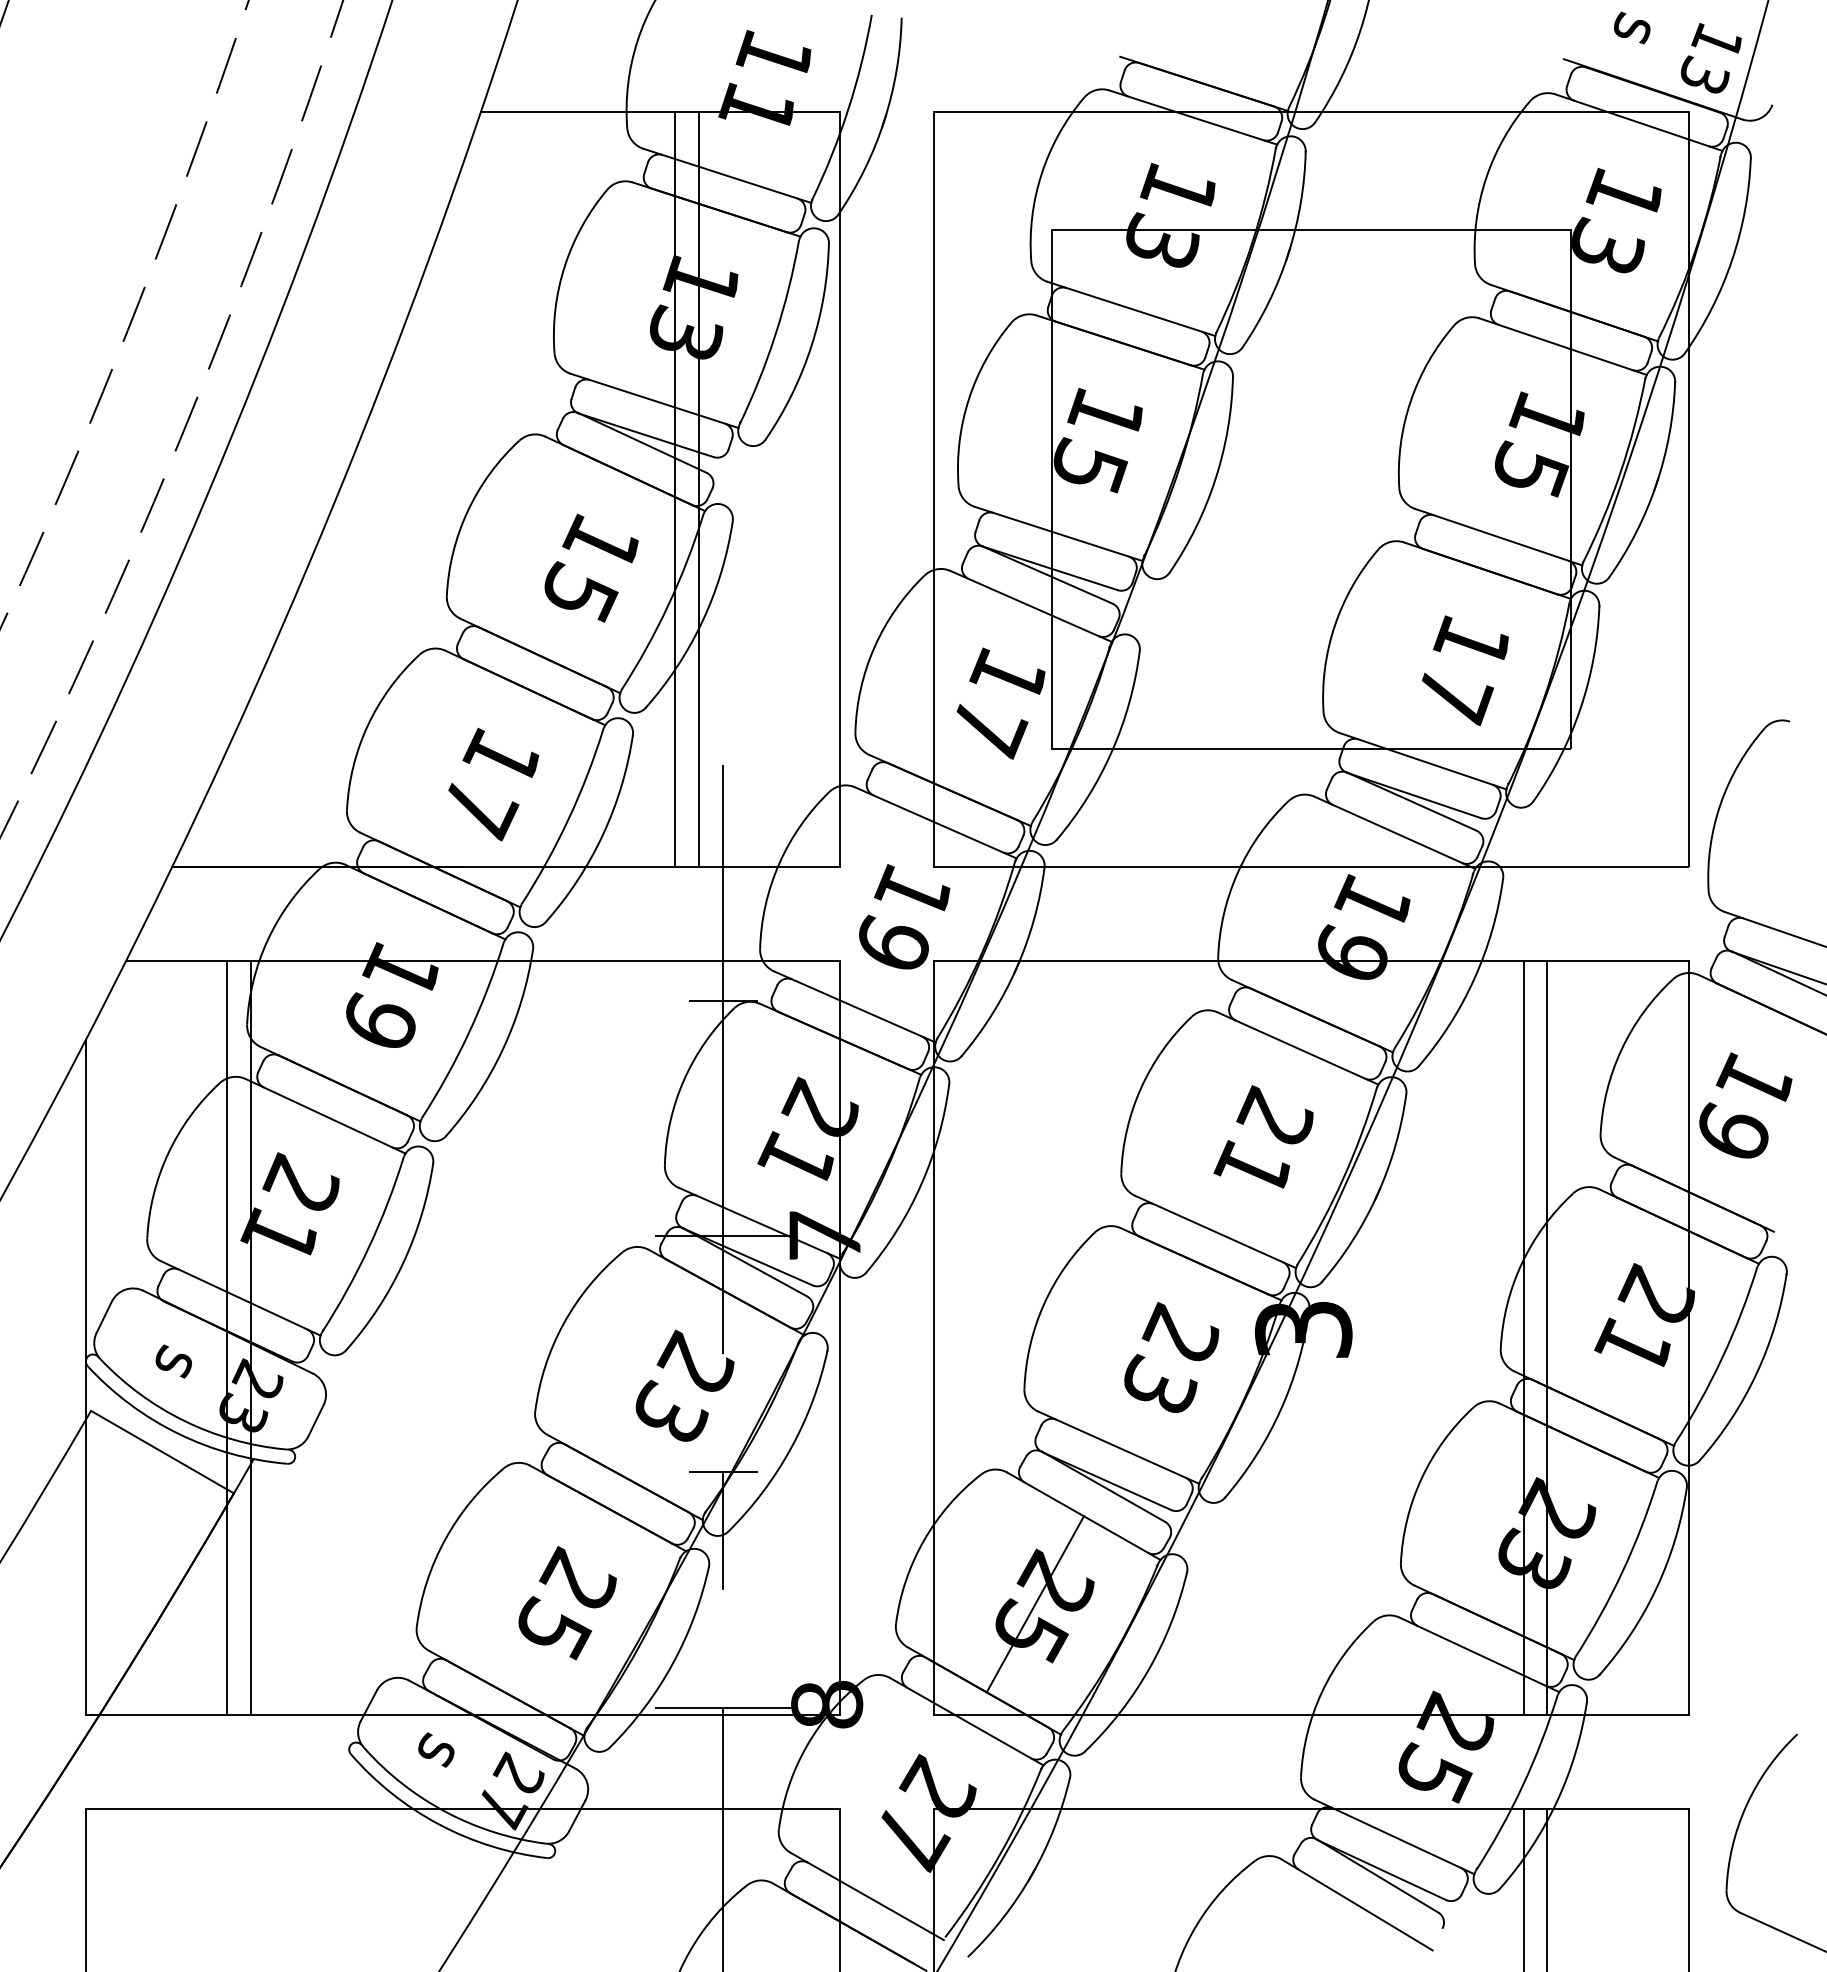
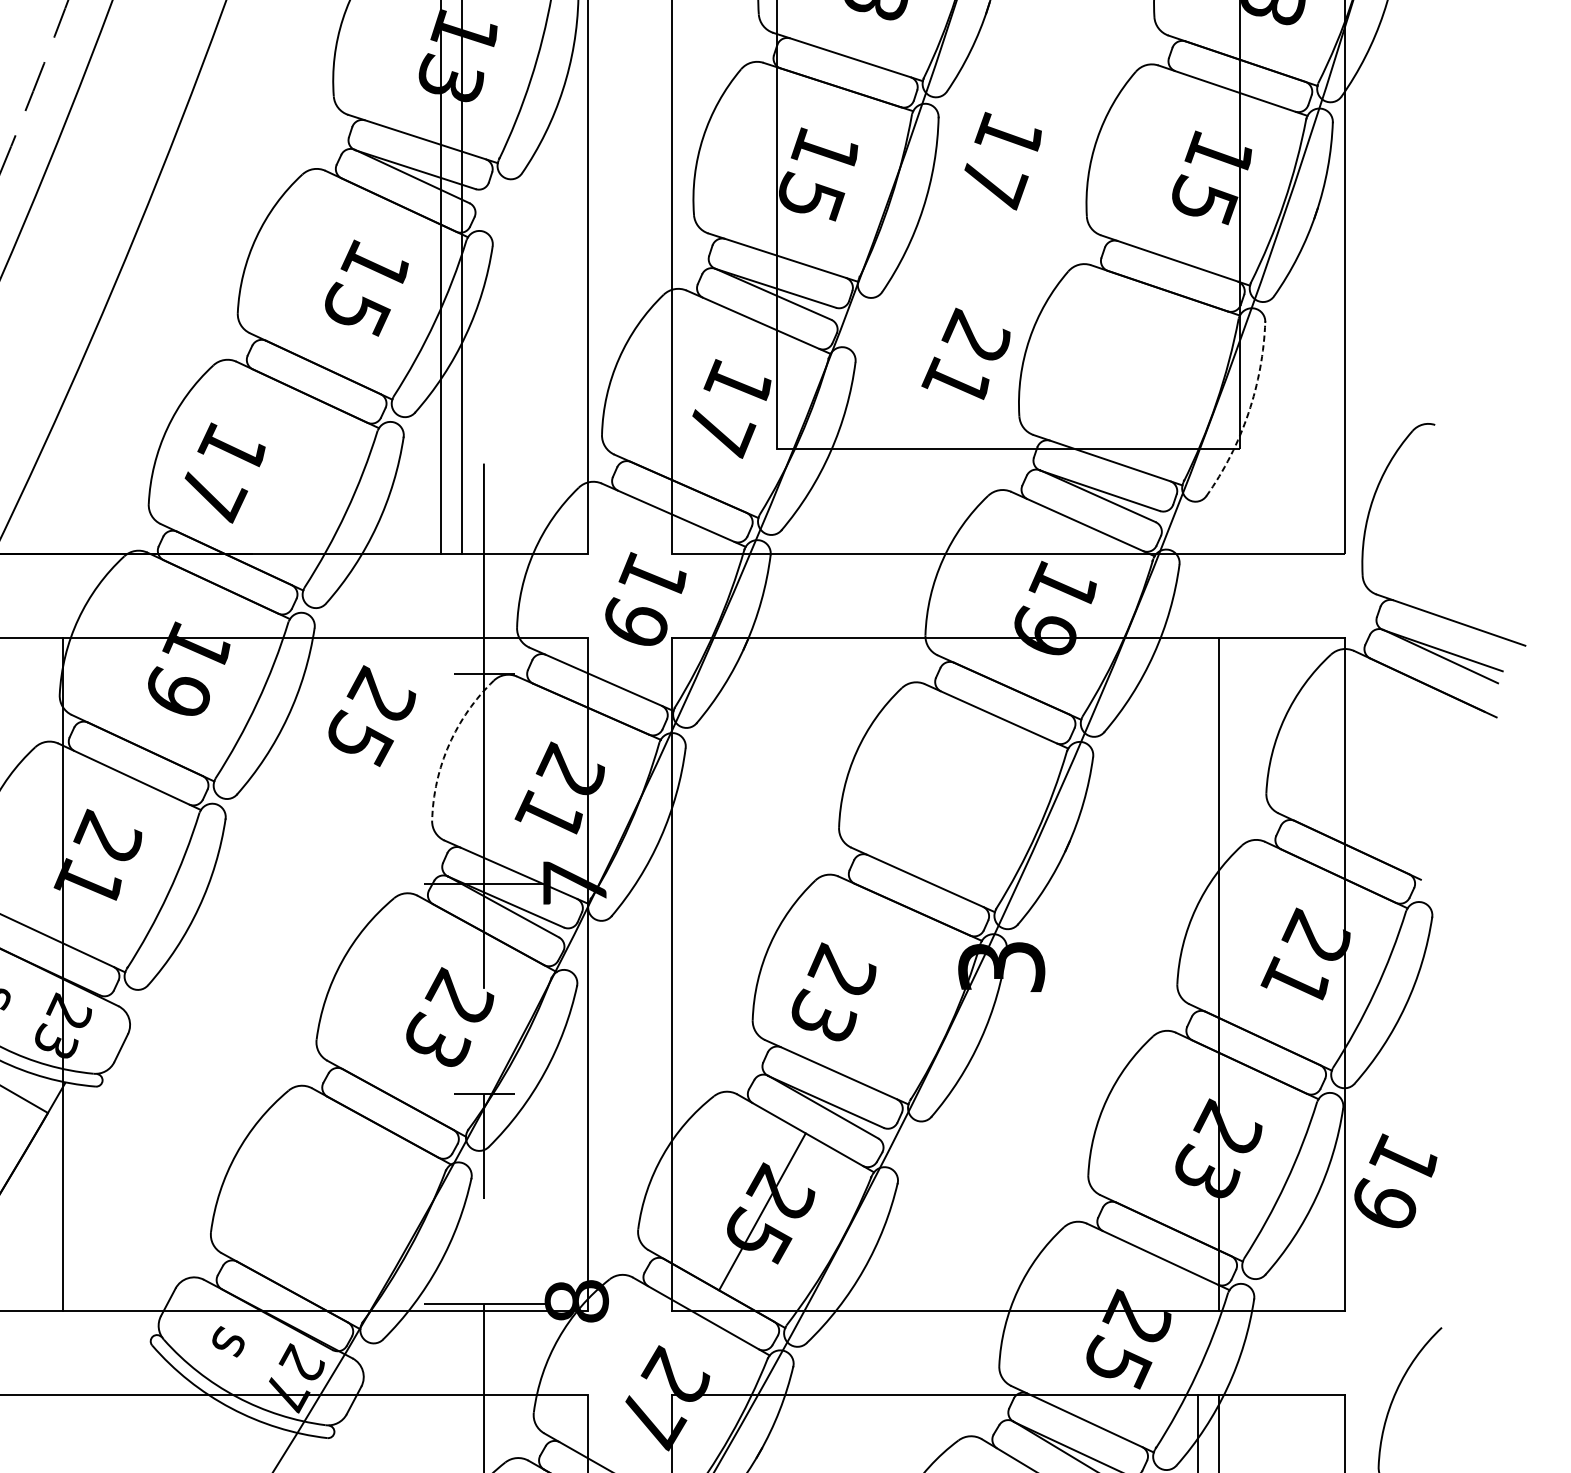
text: (1465, 670) -> (1003, 160), moved
arc: (1580, 708) -> (1248, 413), solid -> dashed
text: (493, 784) -> (225, 472), moved
arc: (683, 1080) -> (448, 744), solid -> dashed
text: (1745, 1105) -> (1395, 1180), moved
text: (1263, 1136) -> (965, 353), moved
line: (227, 1337) -> (42, 974), removed
line: (1523, 1337) -> (1197, 974), removed
text: (1171, 1357) -> (833, 991), moved
text: (567, 1603) -> (372, 716), moved

